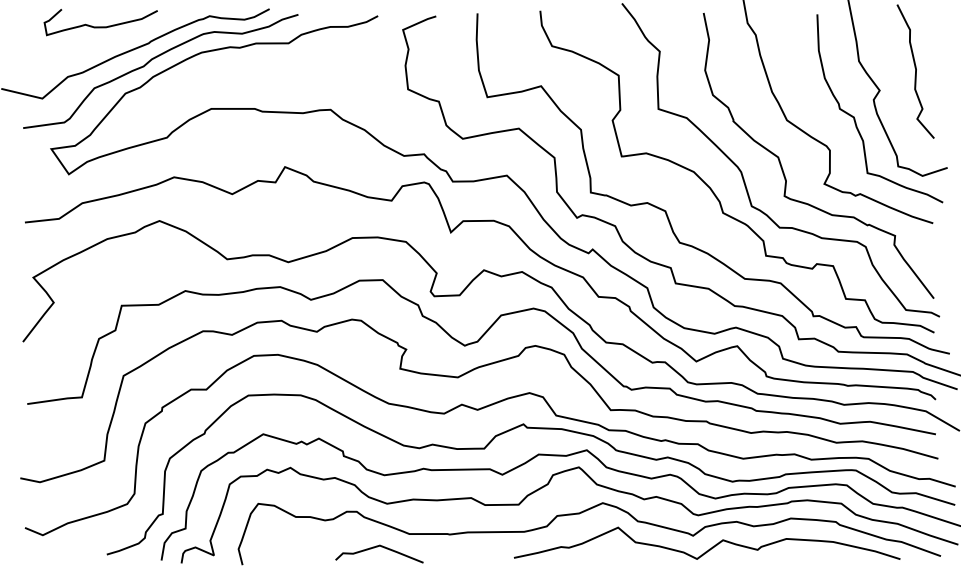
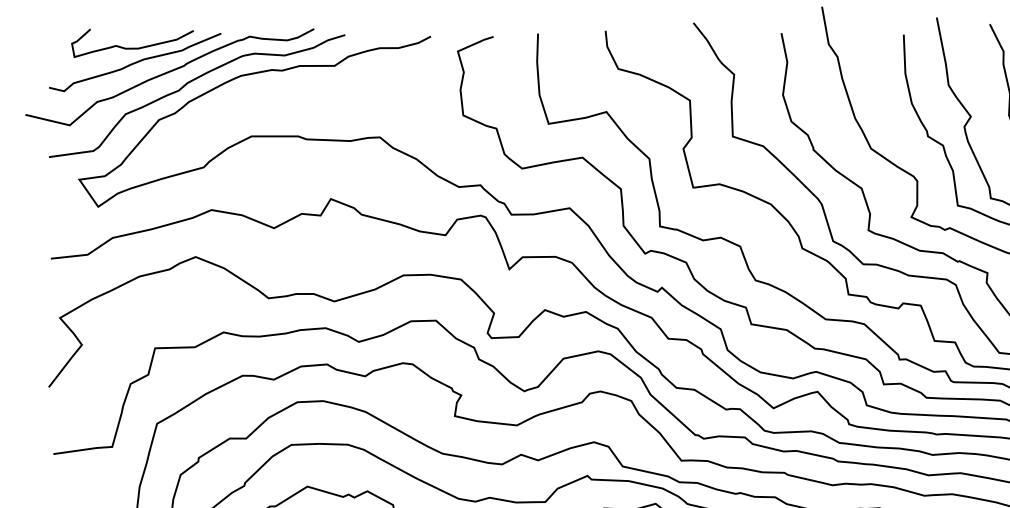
curve: (103, 39) -> (135, 61), added

